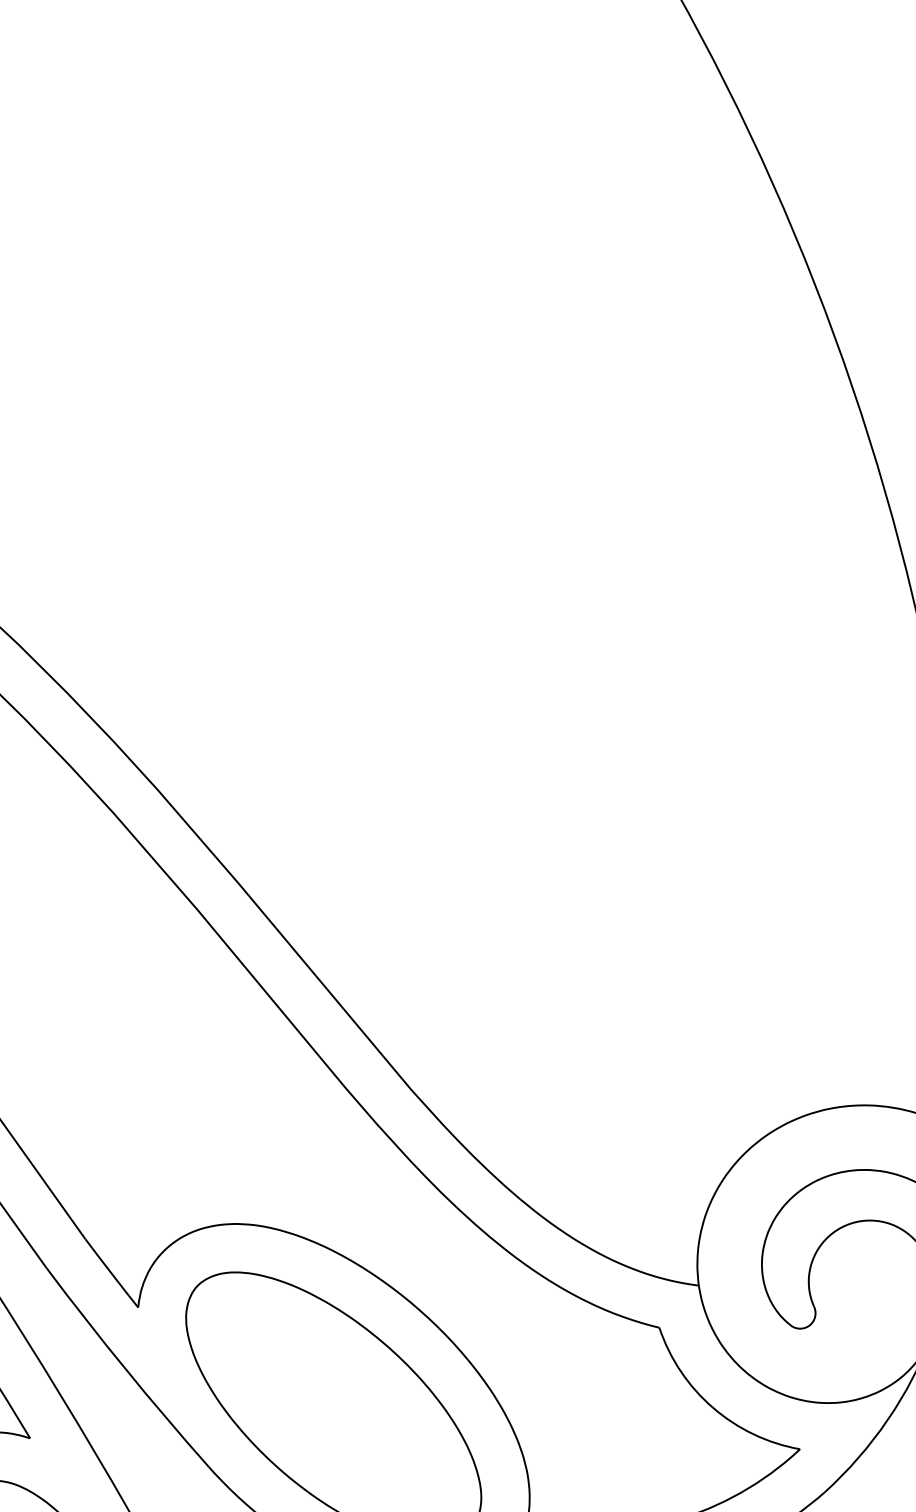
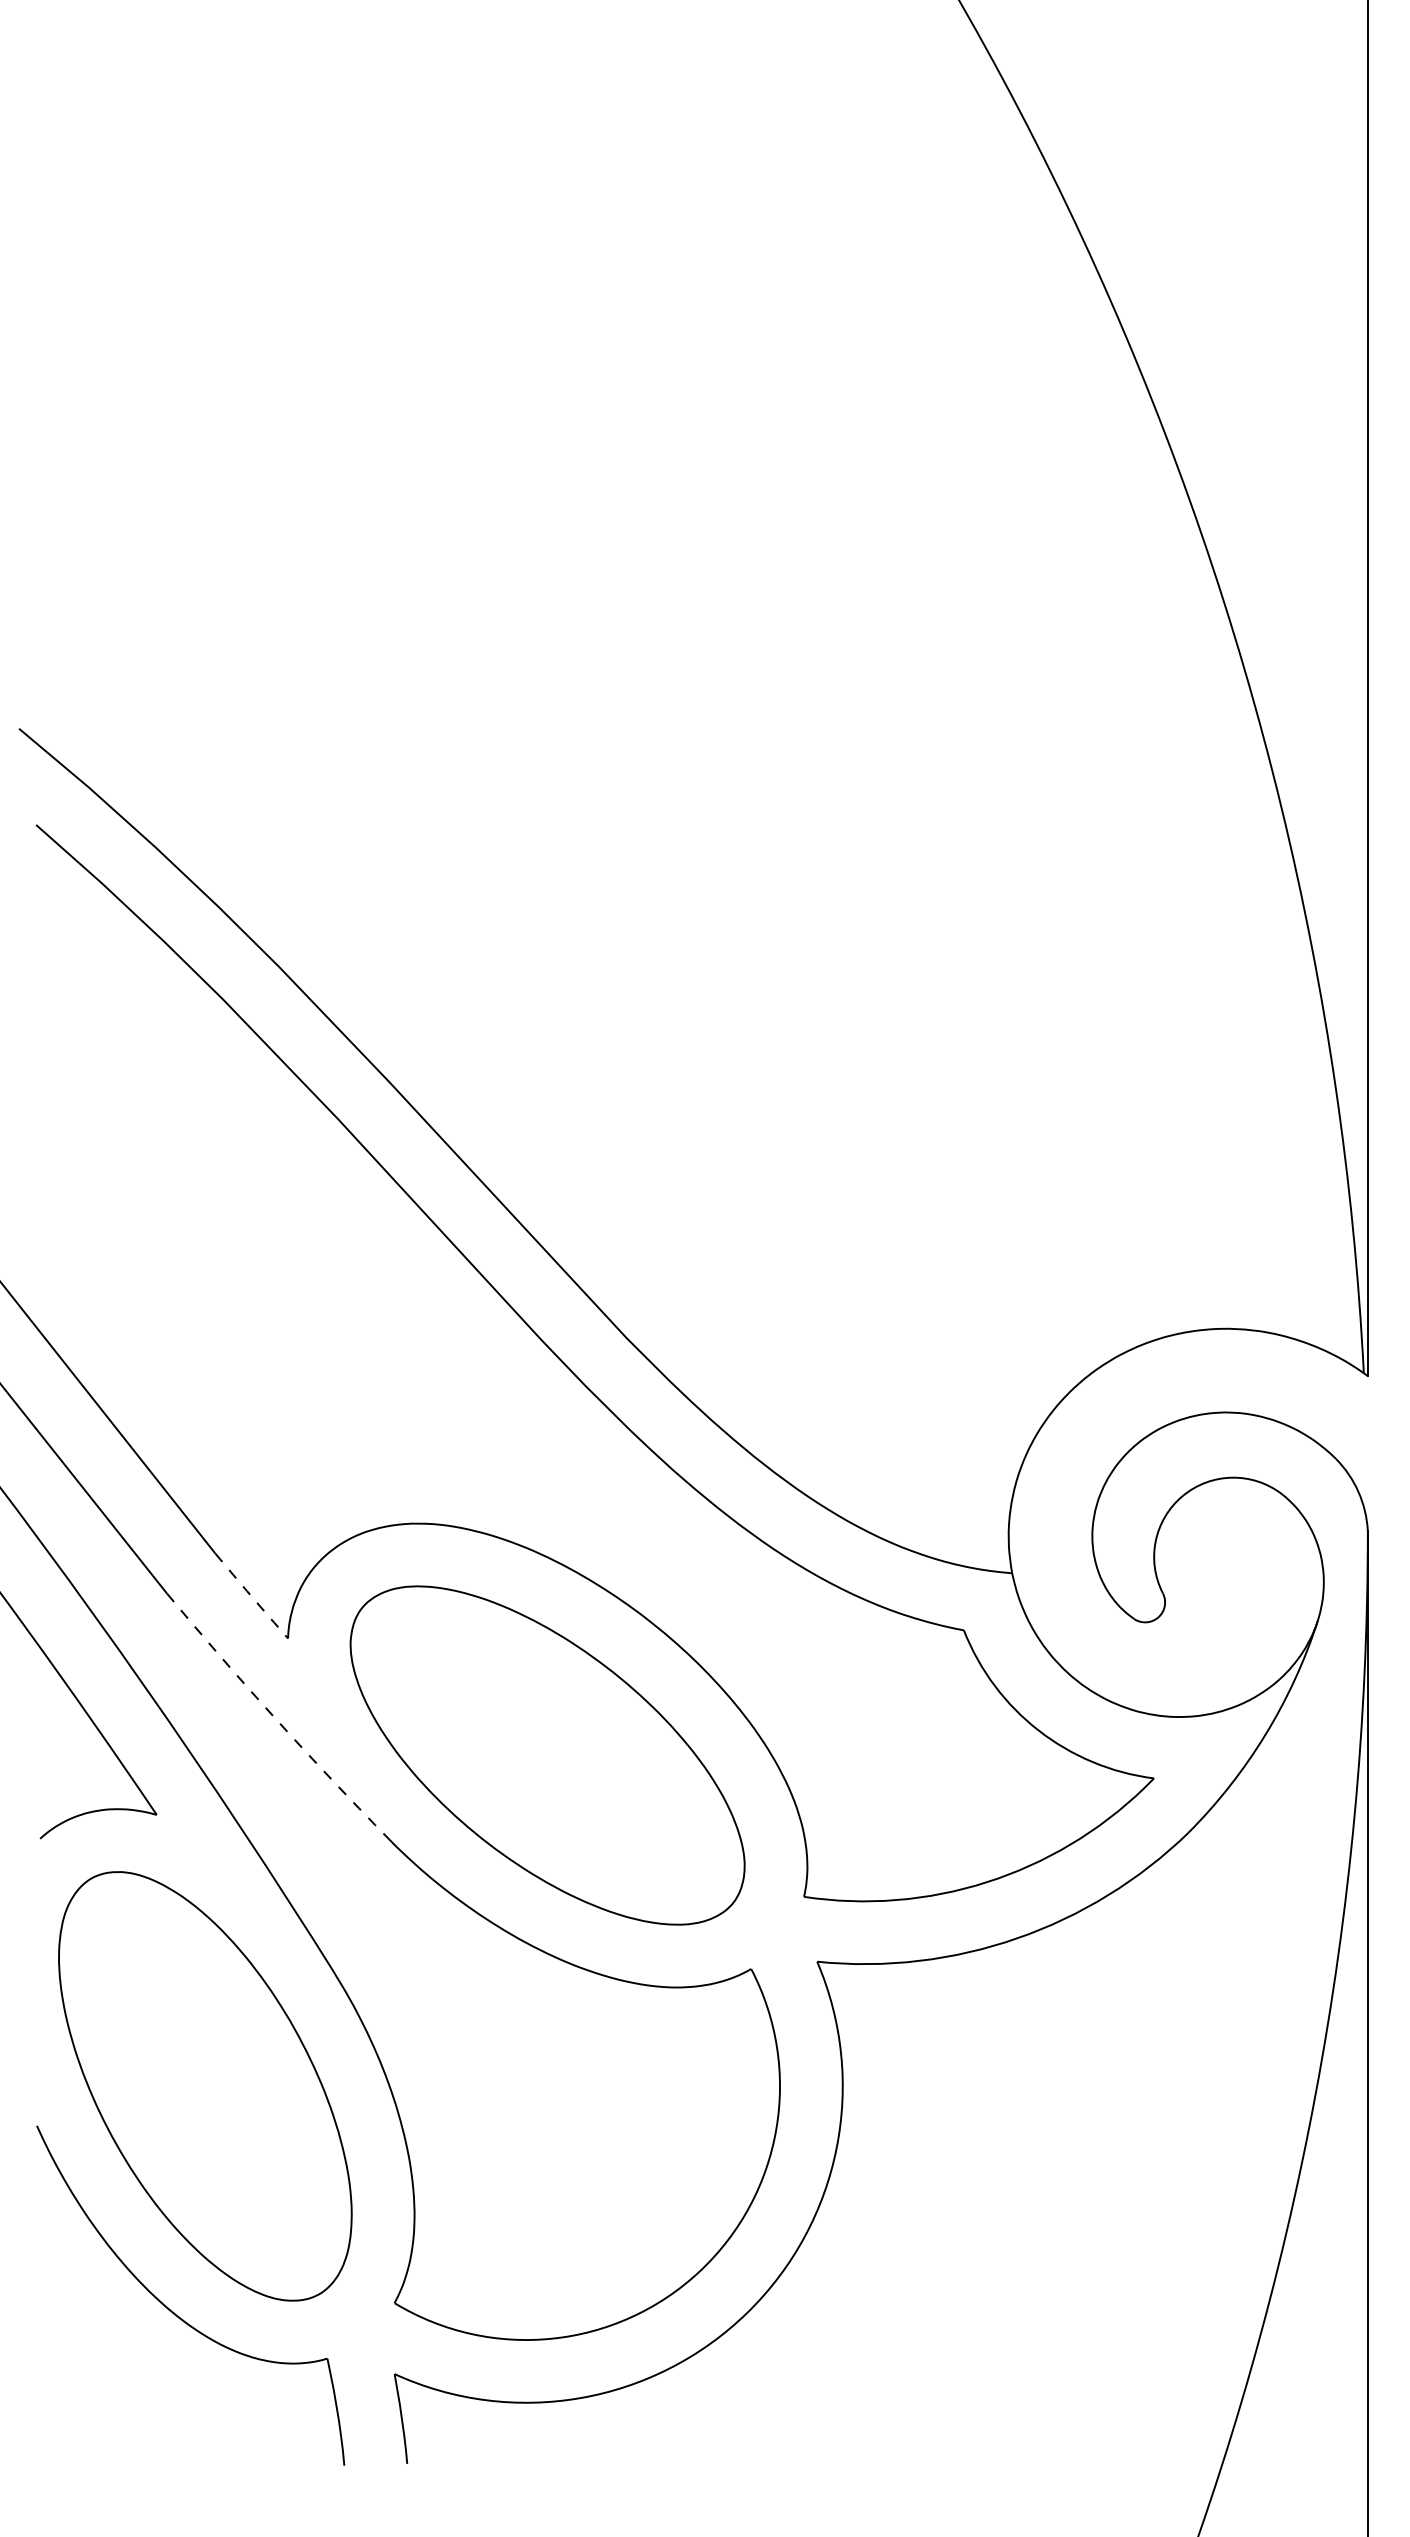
arc: (111, 1273) -> (251, 1596), solid -> dashed
arc: (125, 1369) -> (275, 1719), solid -> dashed

